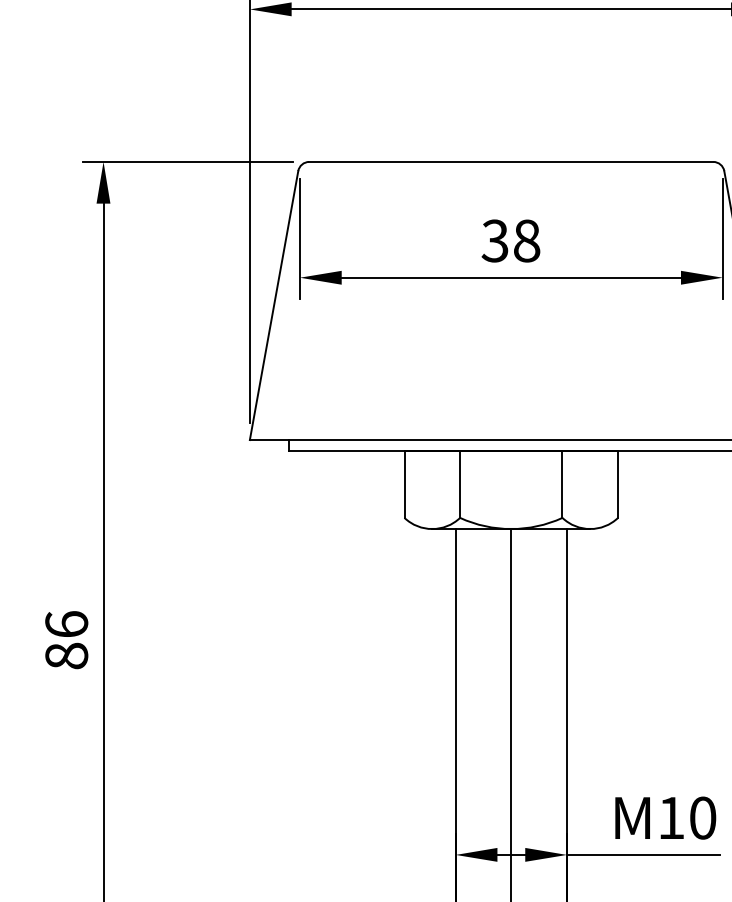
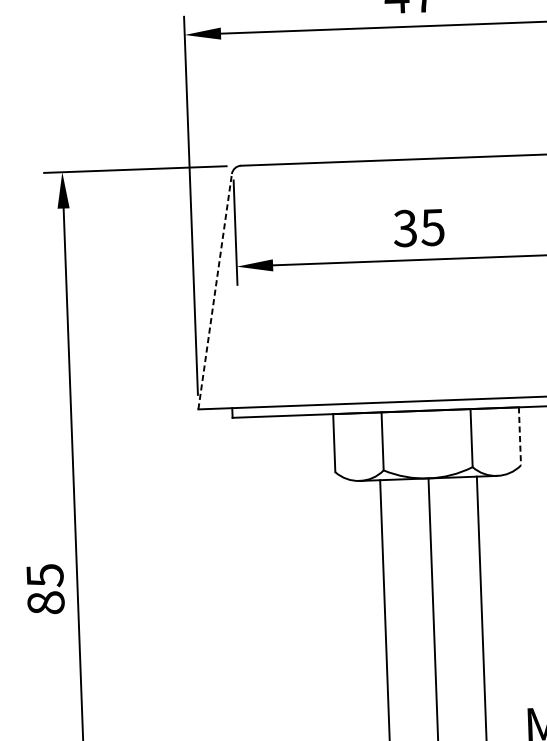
text: (526, 240) -> (432, 227), 38 -> 35
line: (274, 305) -> (215, 291), solid -> dashed
line: (618, 485) -> (520, 437), solid -> dashed
text: (66, 624) -> (44, 575), 86 -> 85

